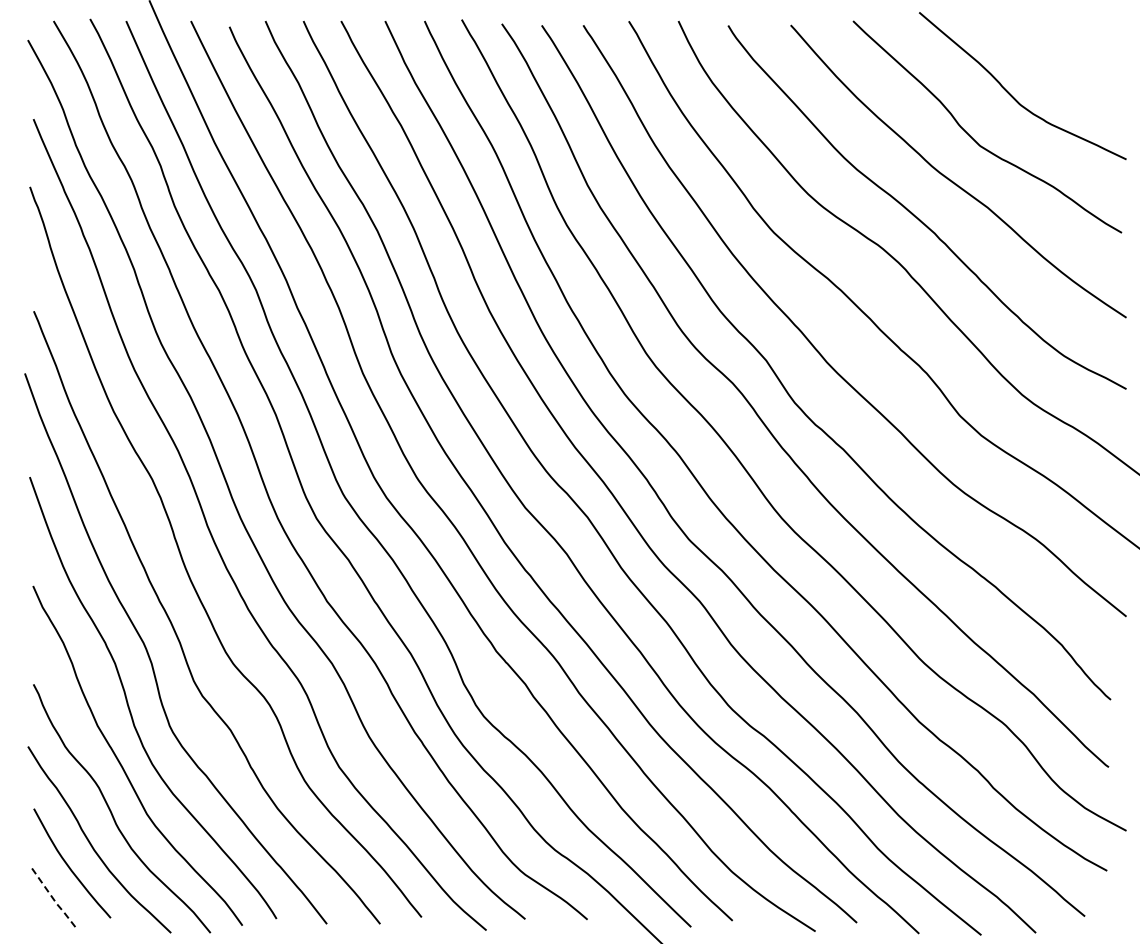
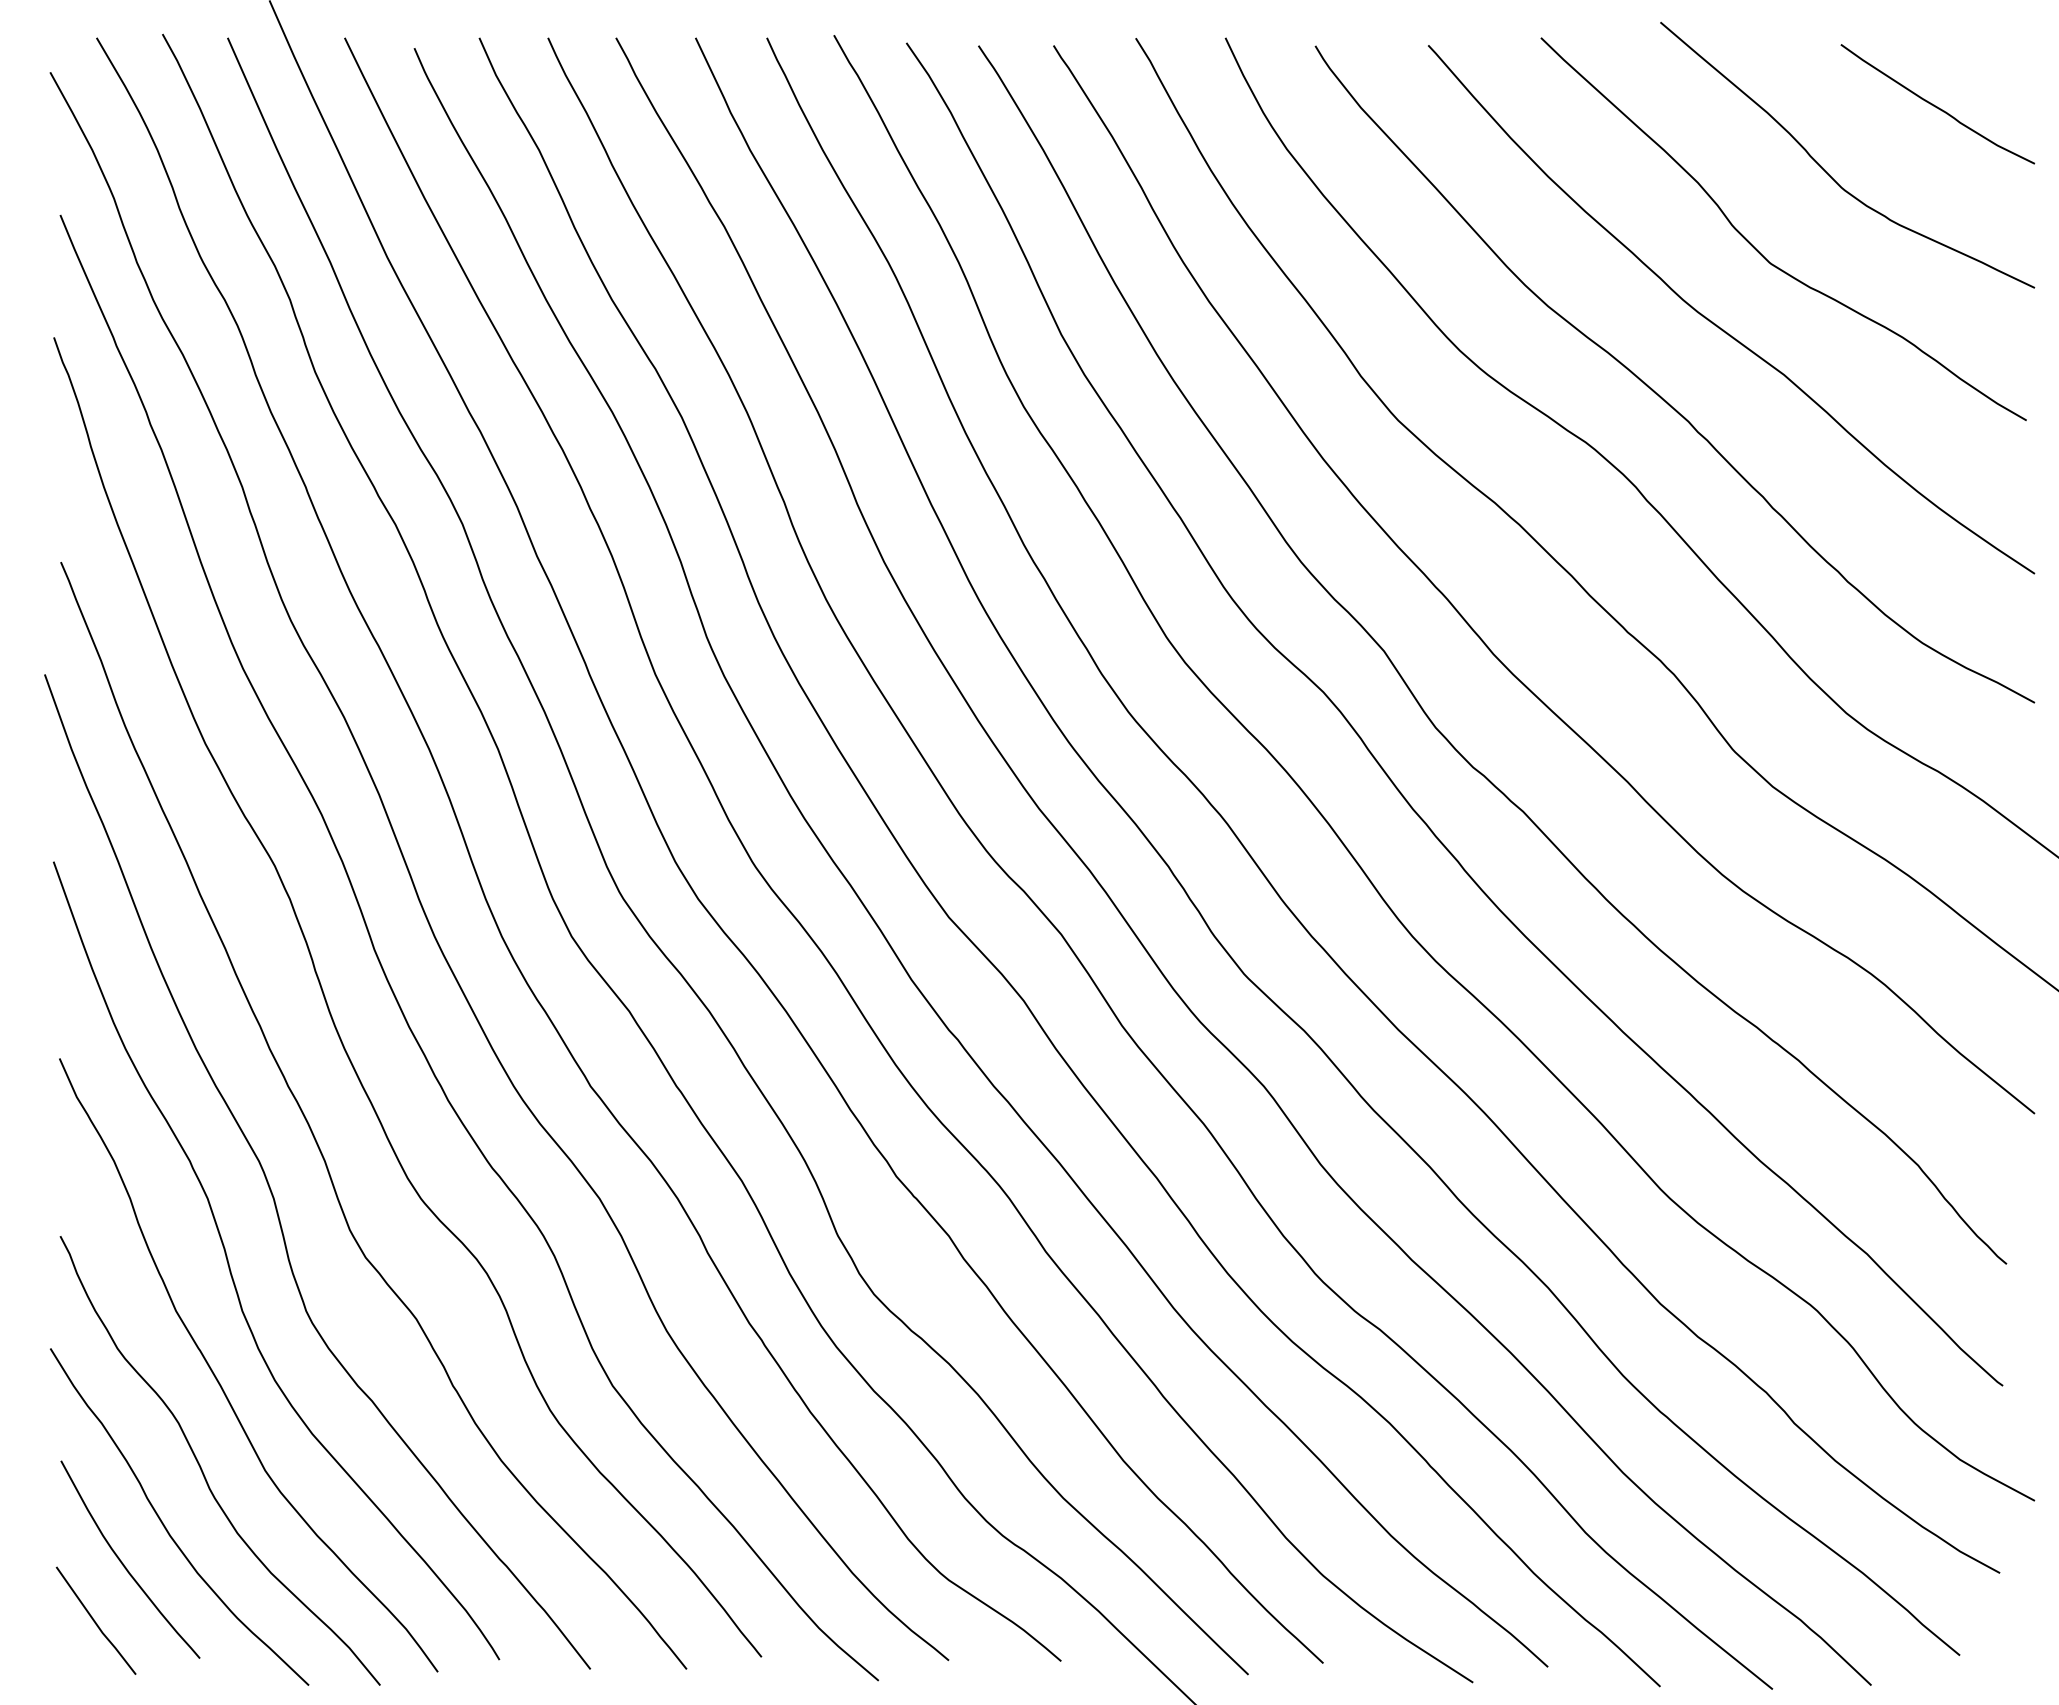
curve: (1072, 58) -> (1937, 105), added
line: (53, 898) -> (96, 1623), dashed -> solid

